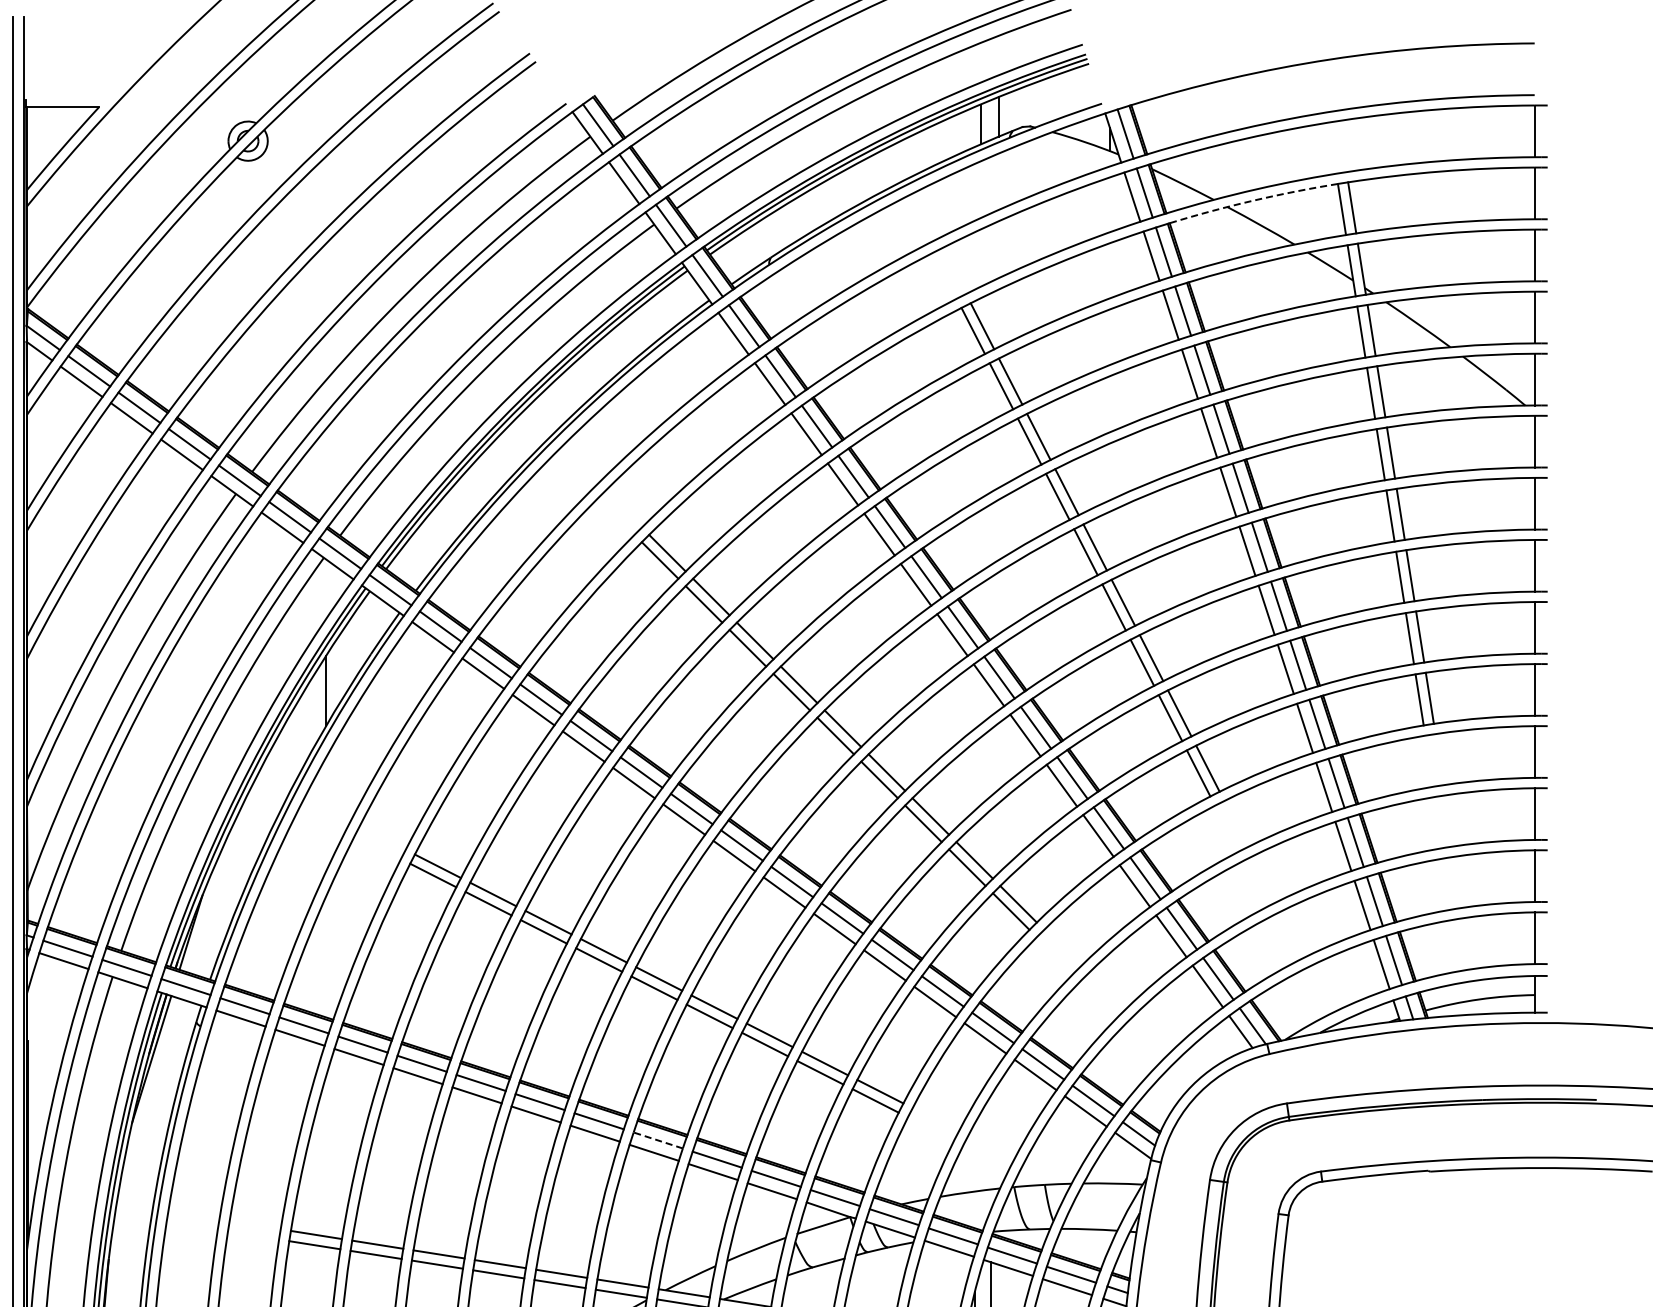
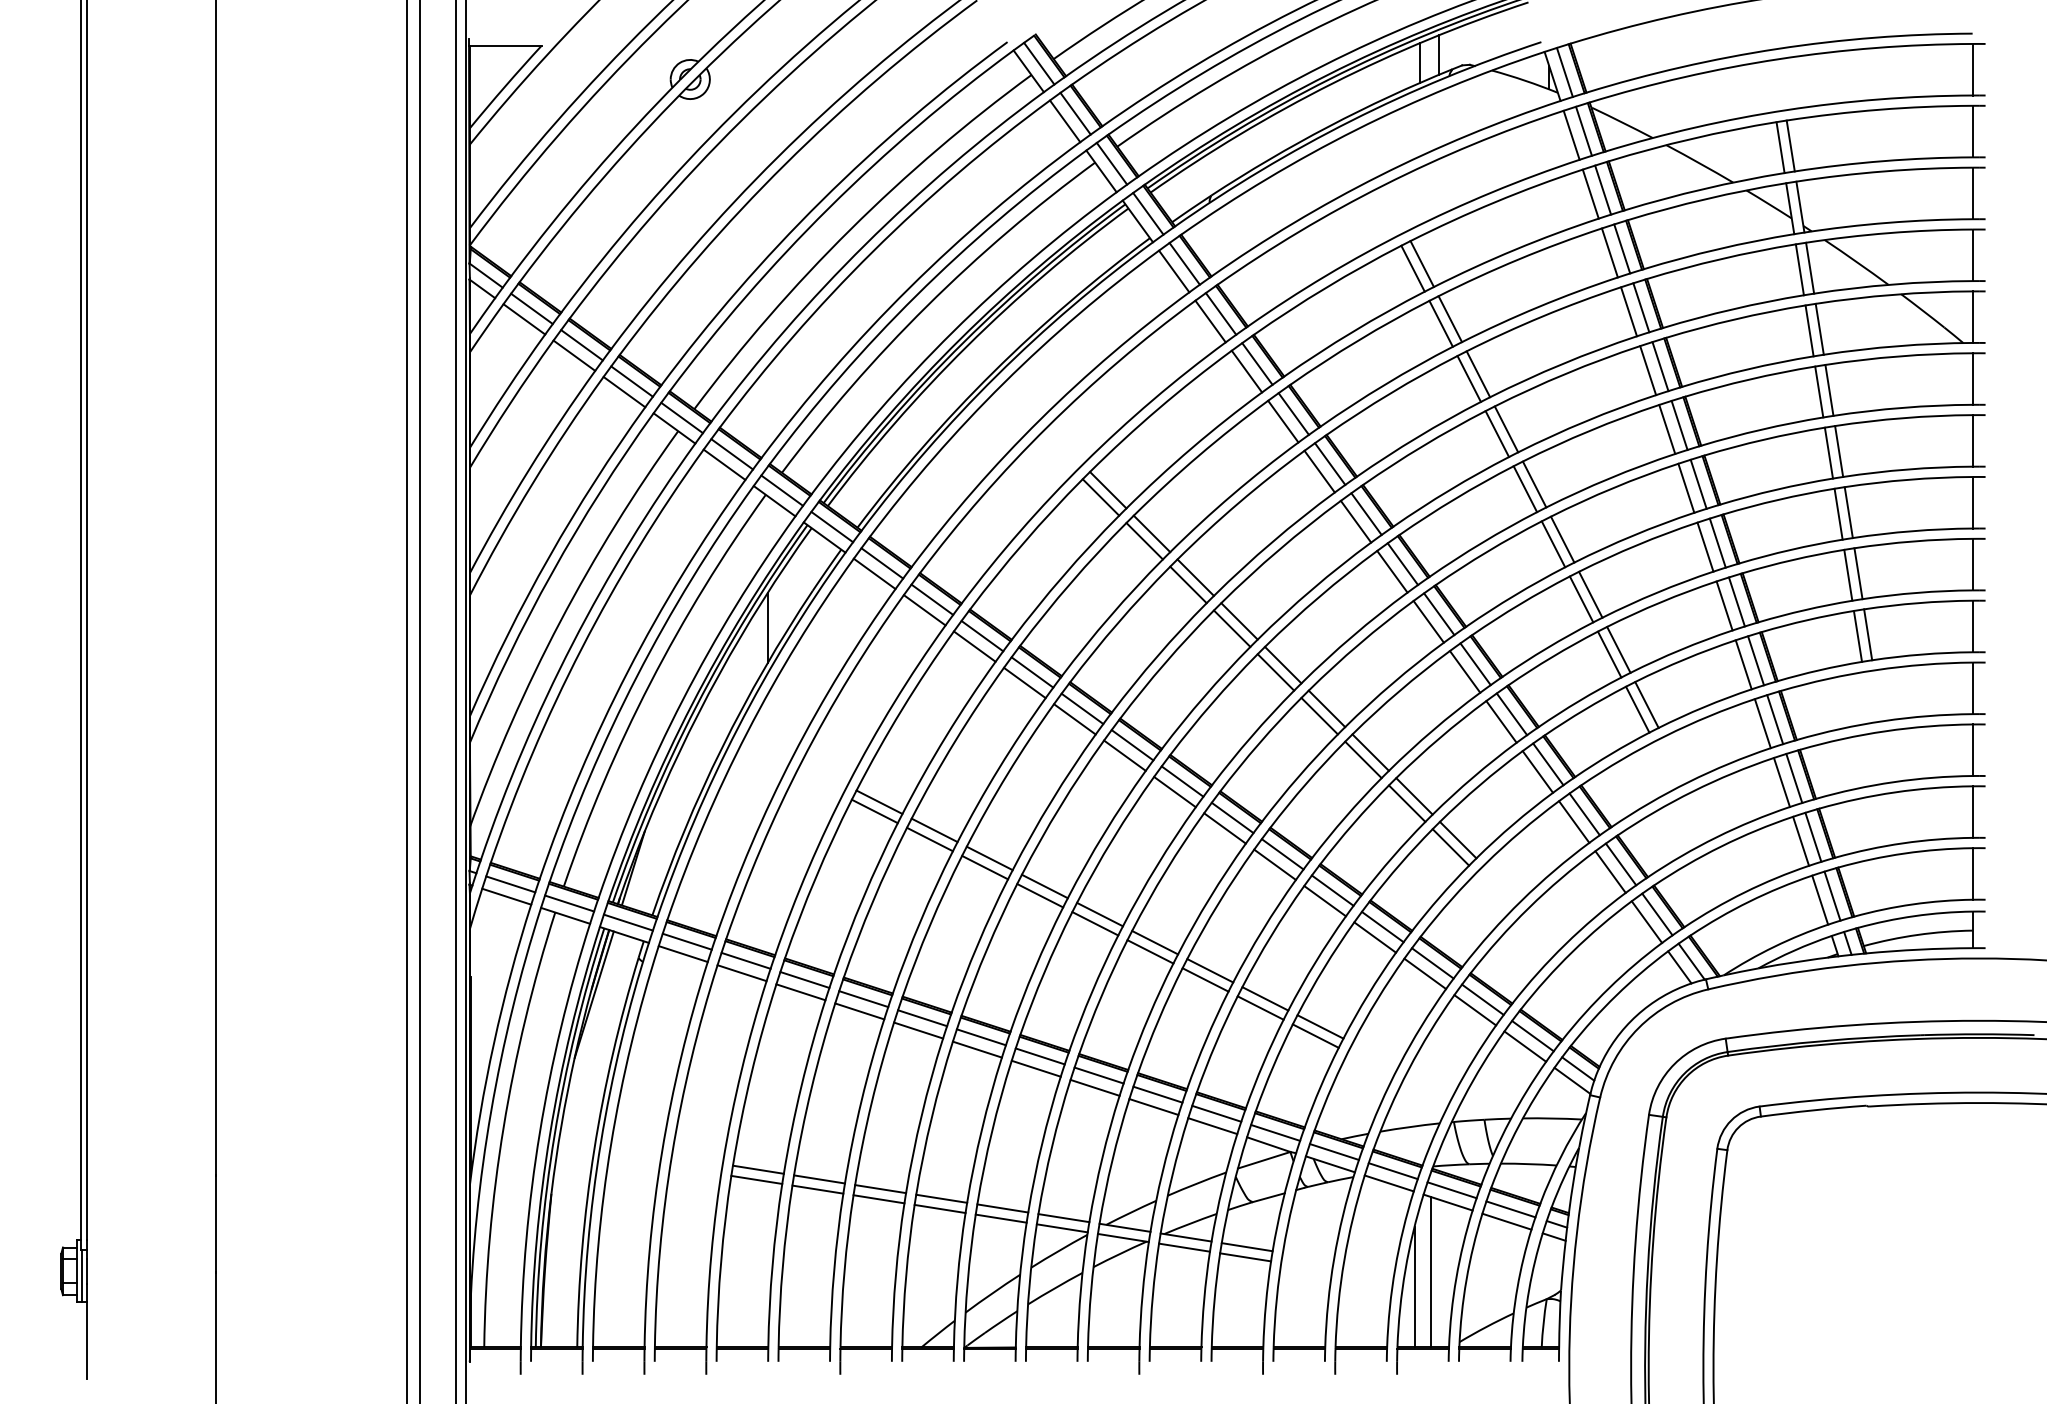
arc: (1252, 200) -> (1691, 138), dashed -> solid
line: (658, 1140) -> (1099, 1075), dashed -> solid

